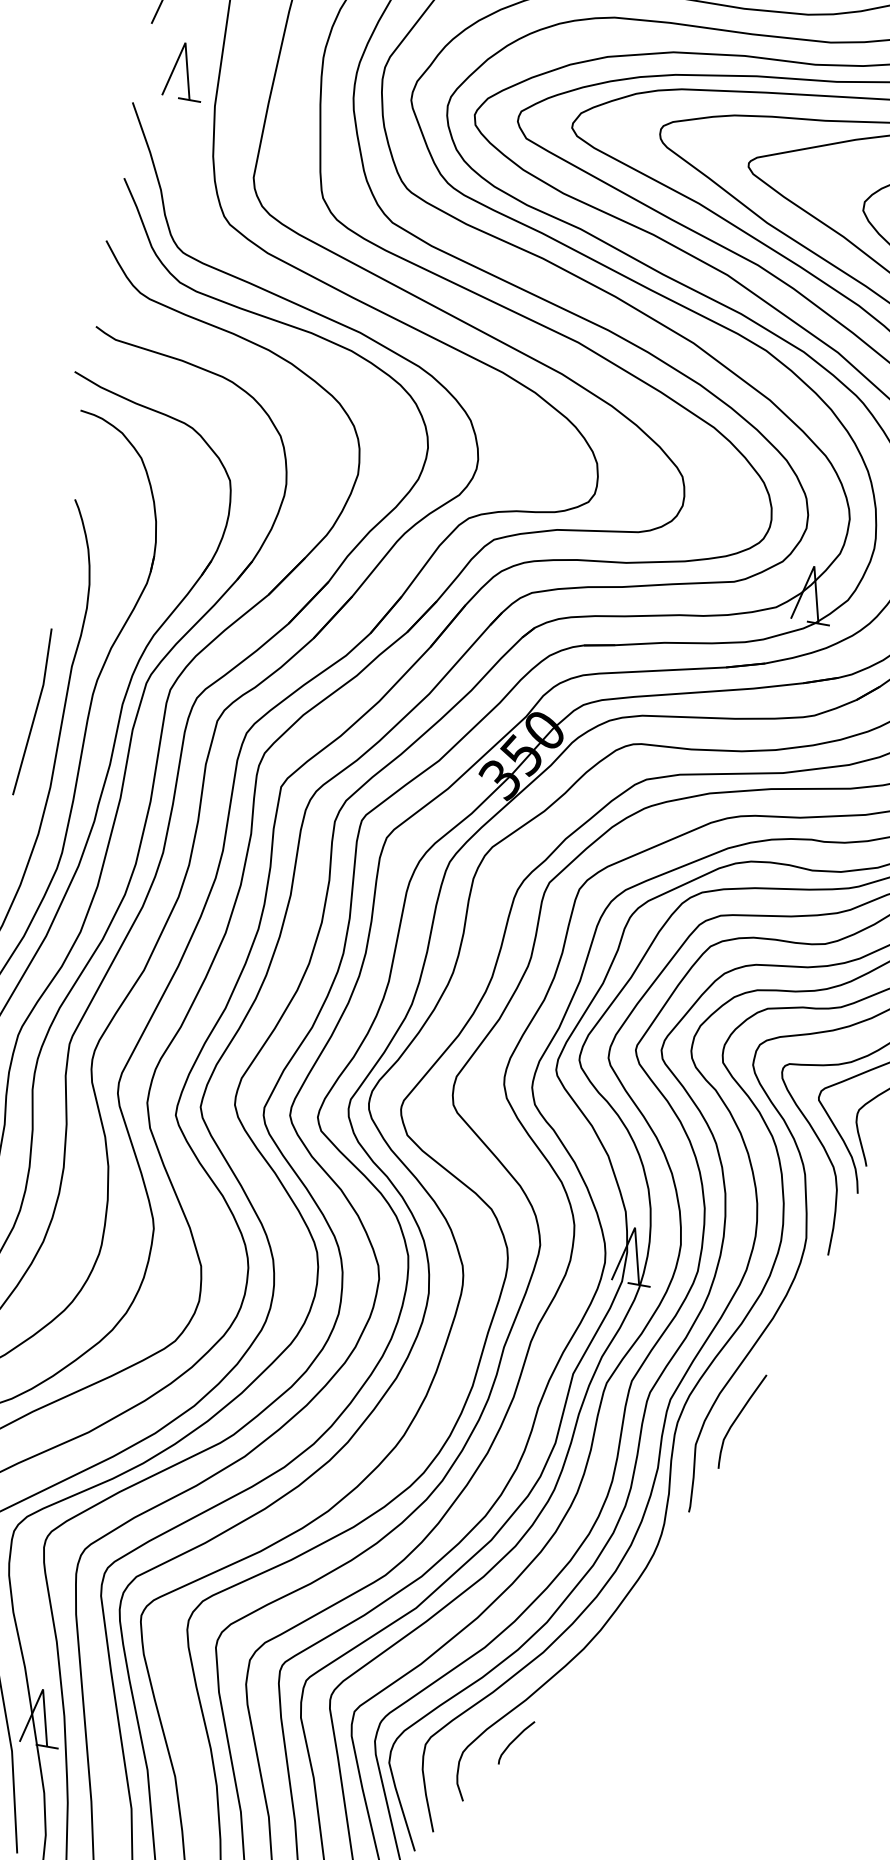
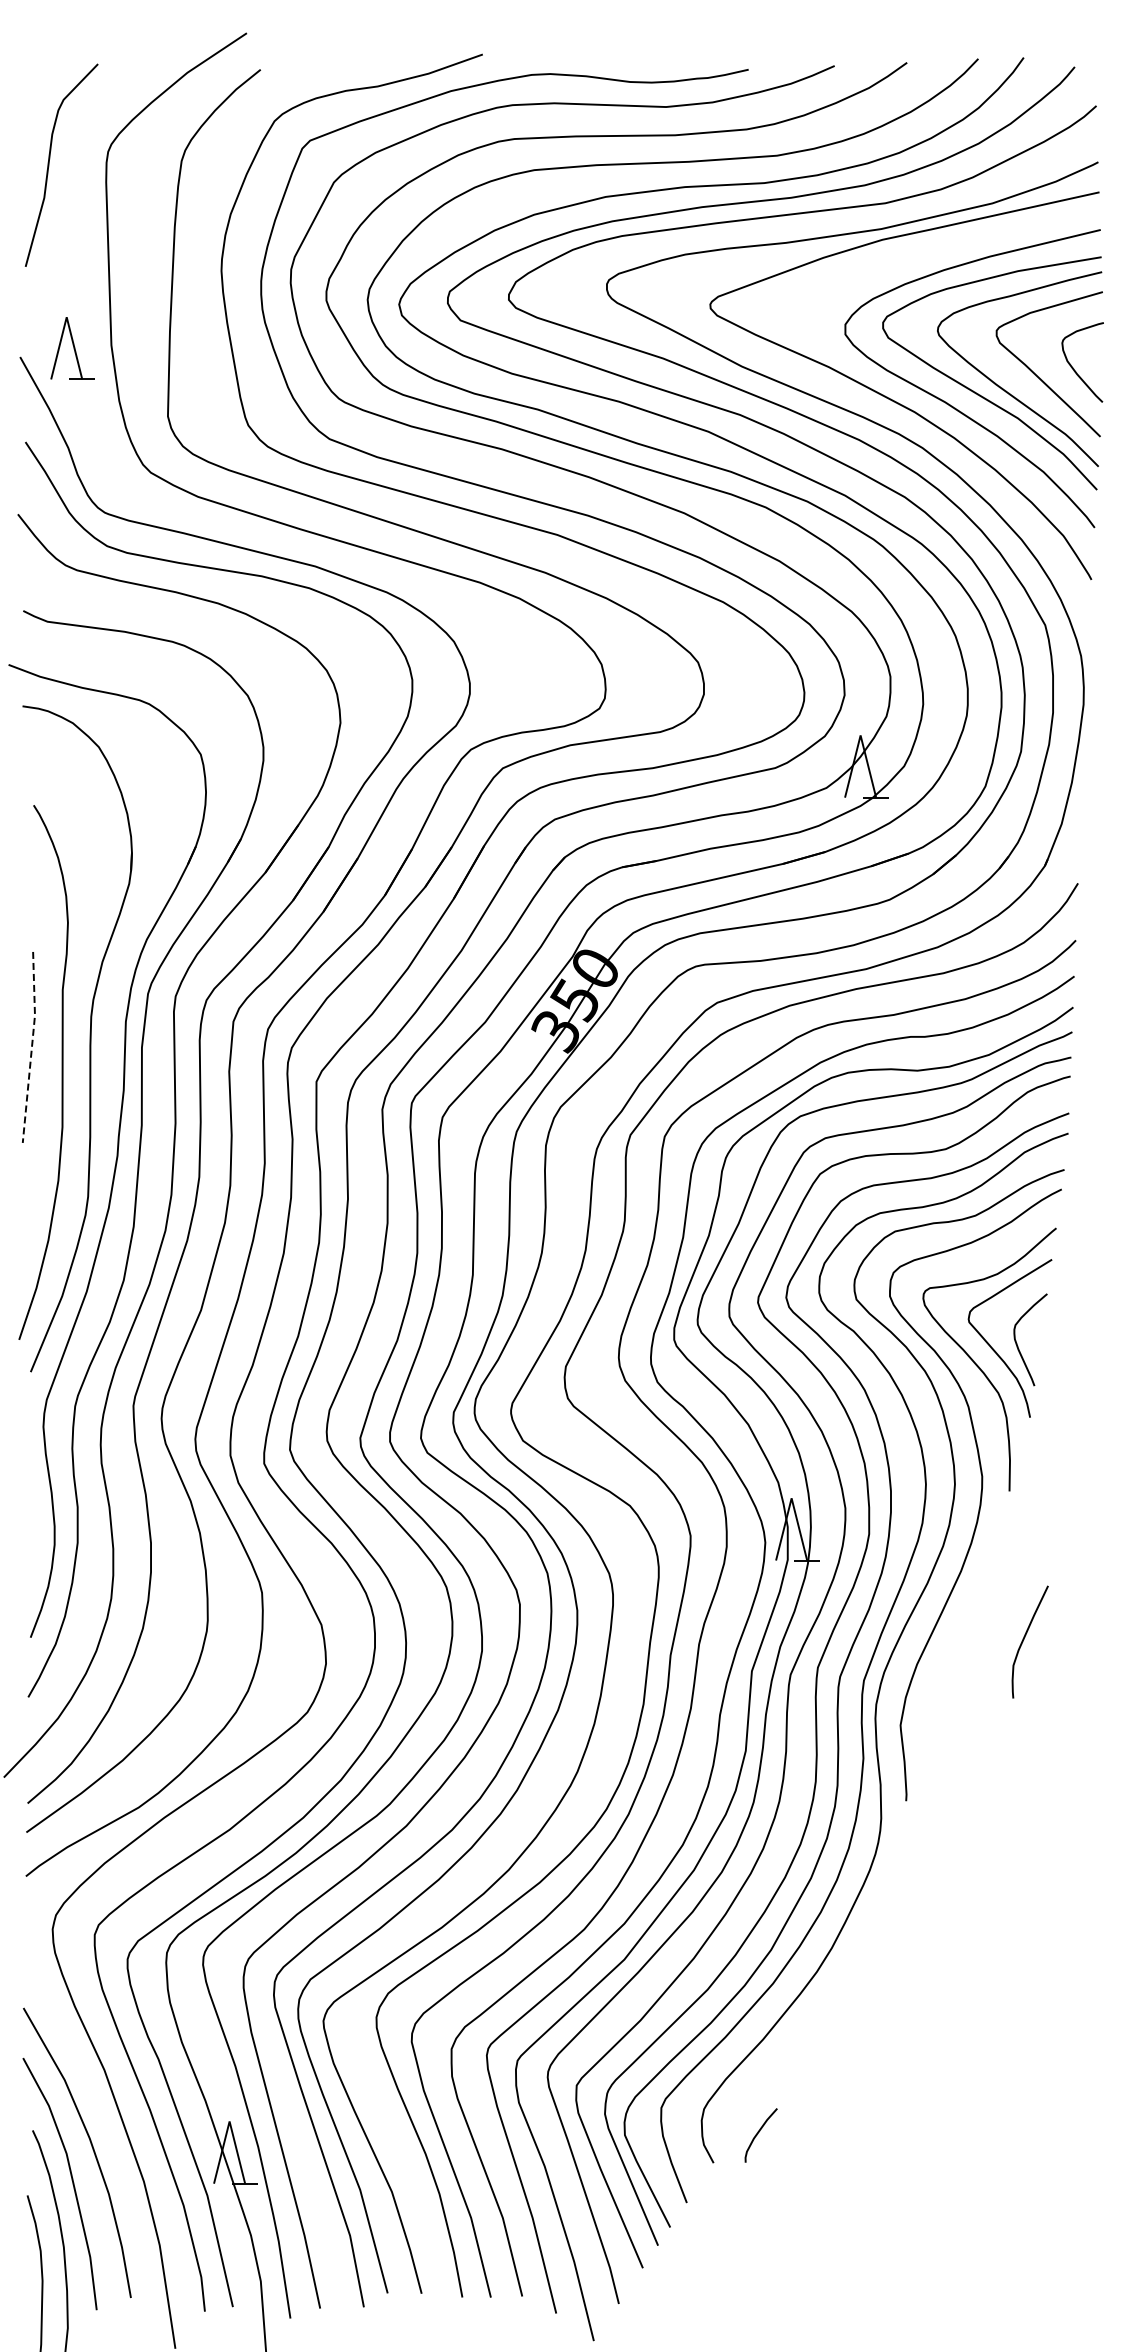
part: (185, 71) -> (72, 348), moved
line: (35, 712) -> (31, 1047), solid -> dashed
curve: (737, 1418) -> (1024, 1639), moved
curve: (514, 1740) -> (758, 2133), moved

